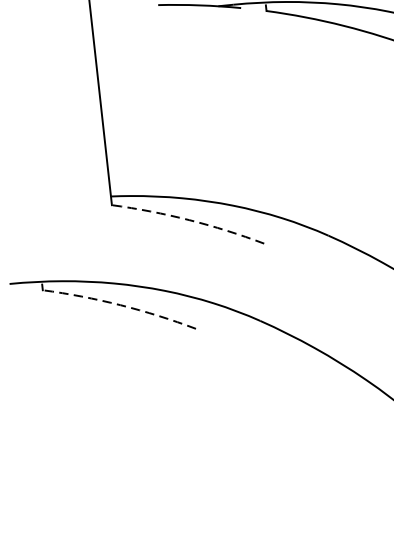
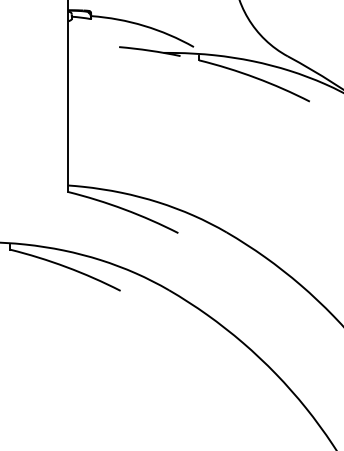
arc: (189, 220) -> (124, 209), dashed -> solid
arc: (120, 305) -> (66, 267), dashed -> solid

